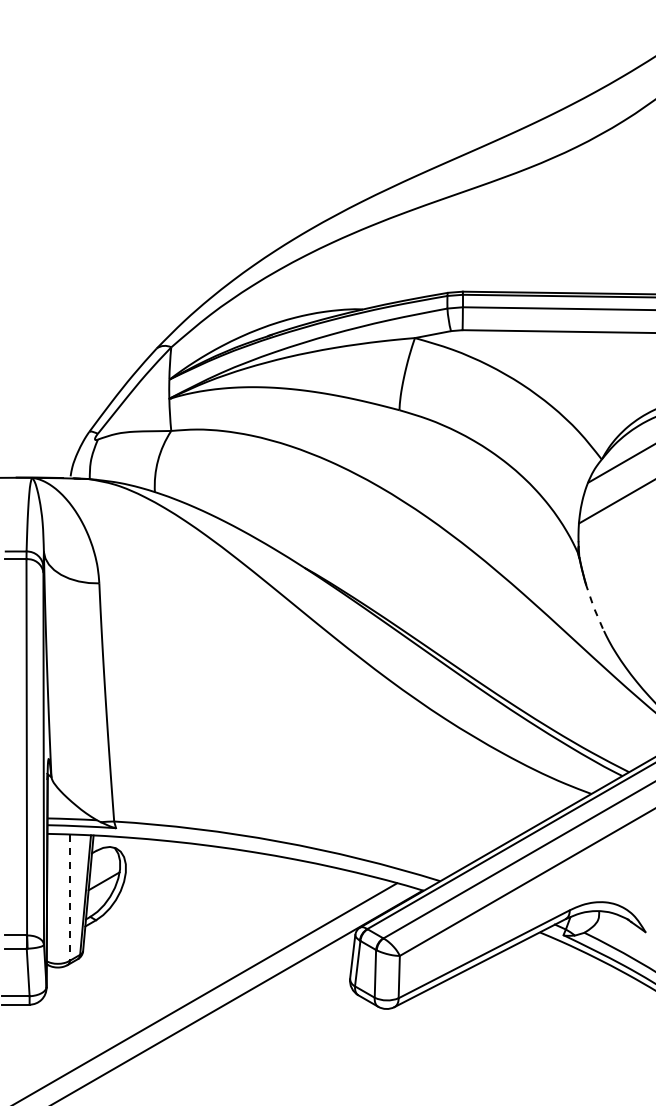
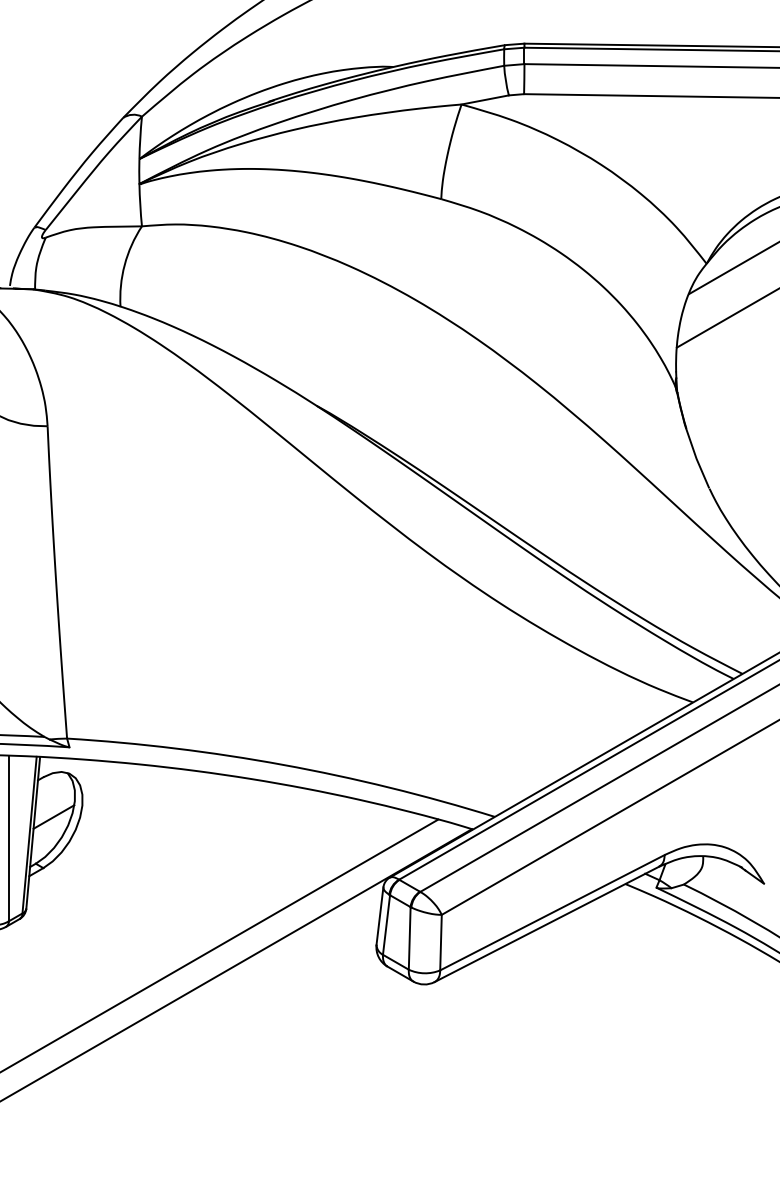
line: (594, 608) -> (697, 459), dashed -> solid
line: (69, 898) -> (8, 839), dashed -> solid

